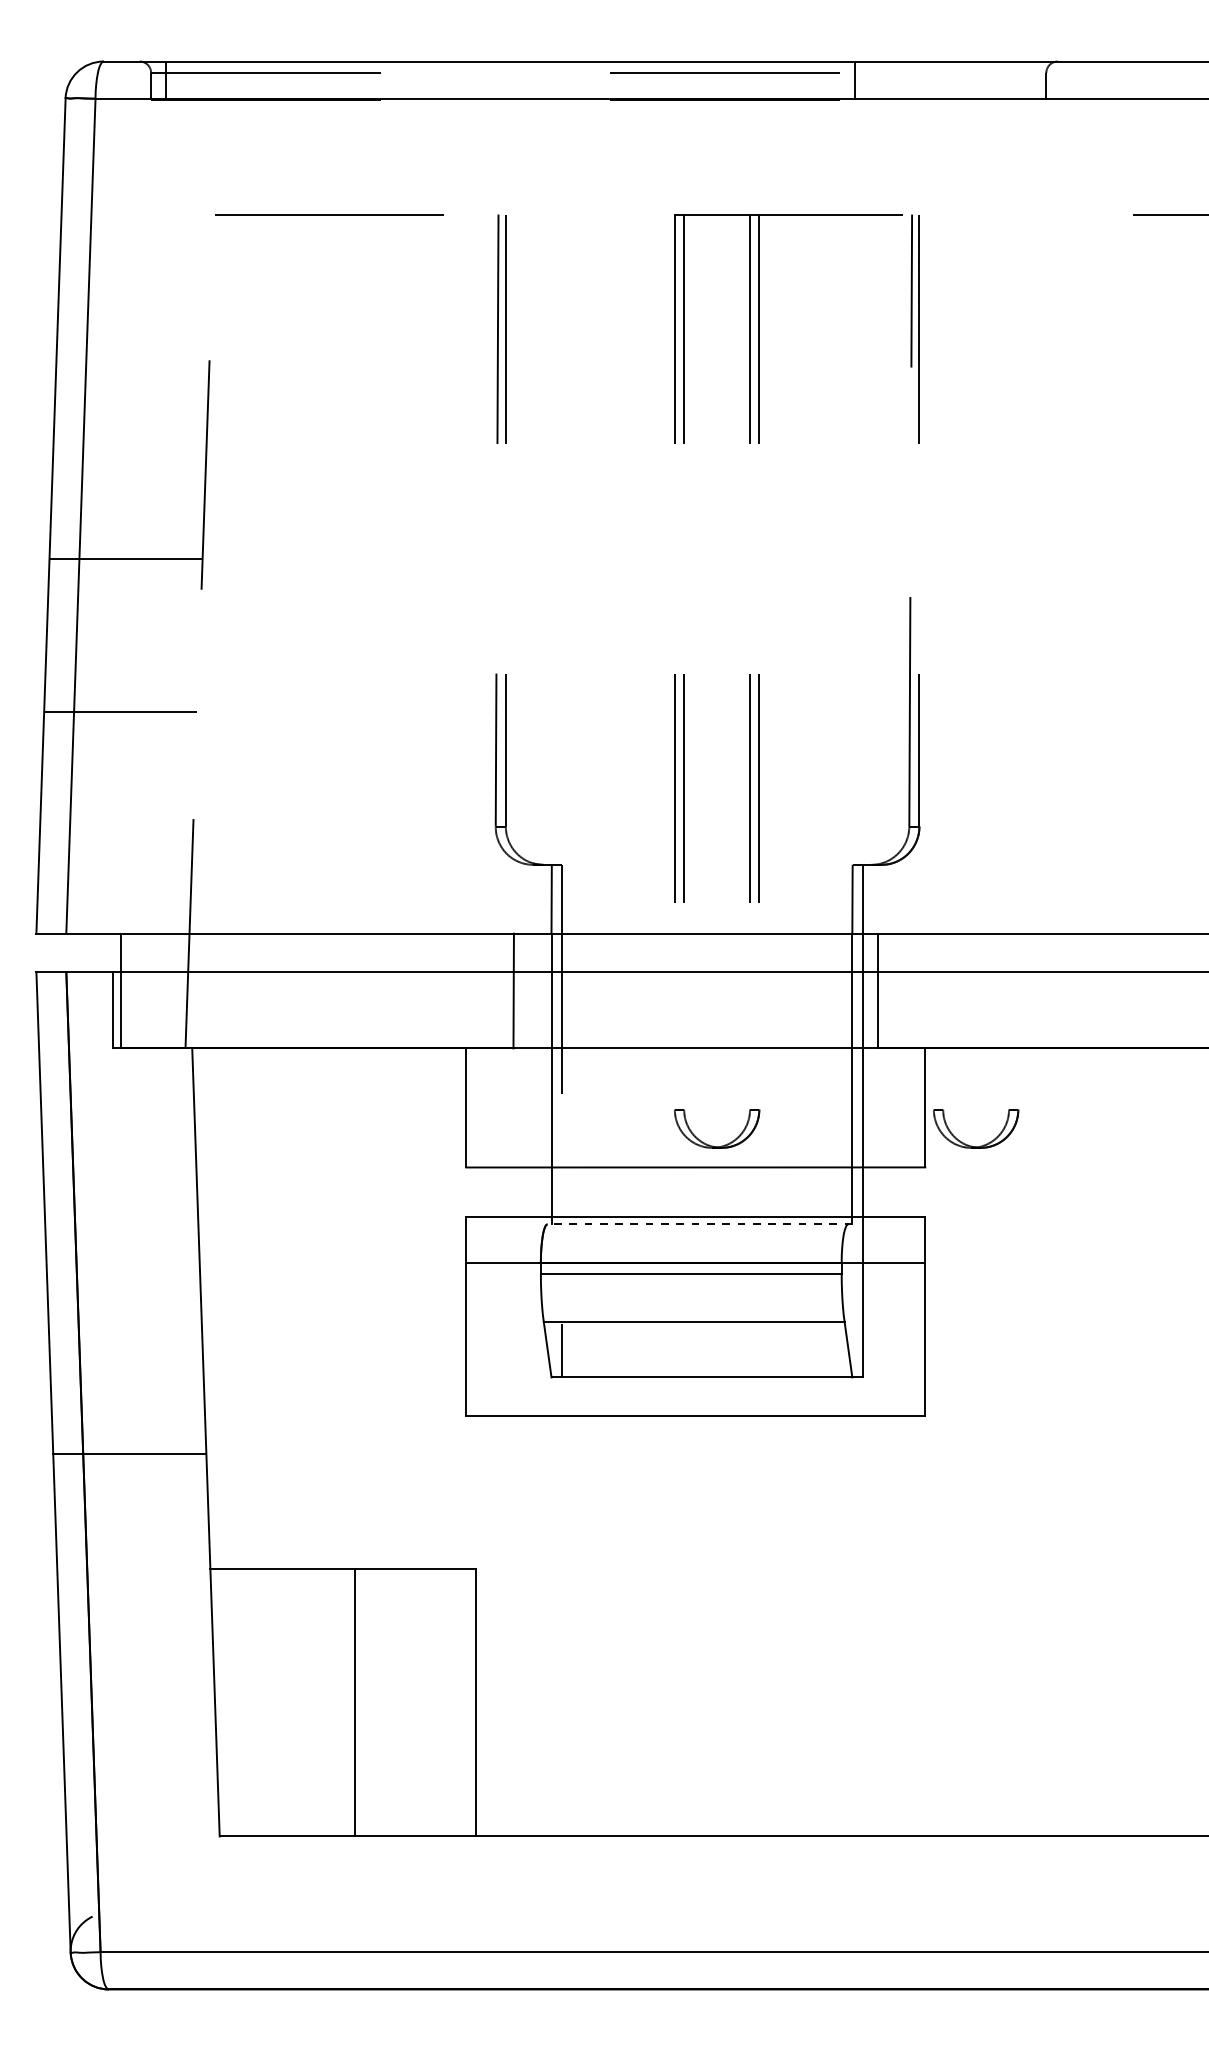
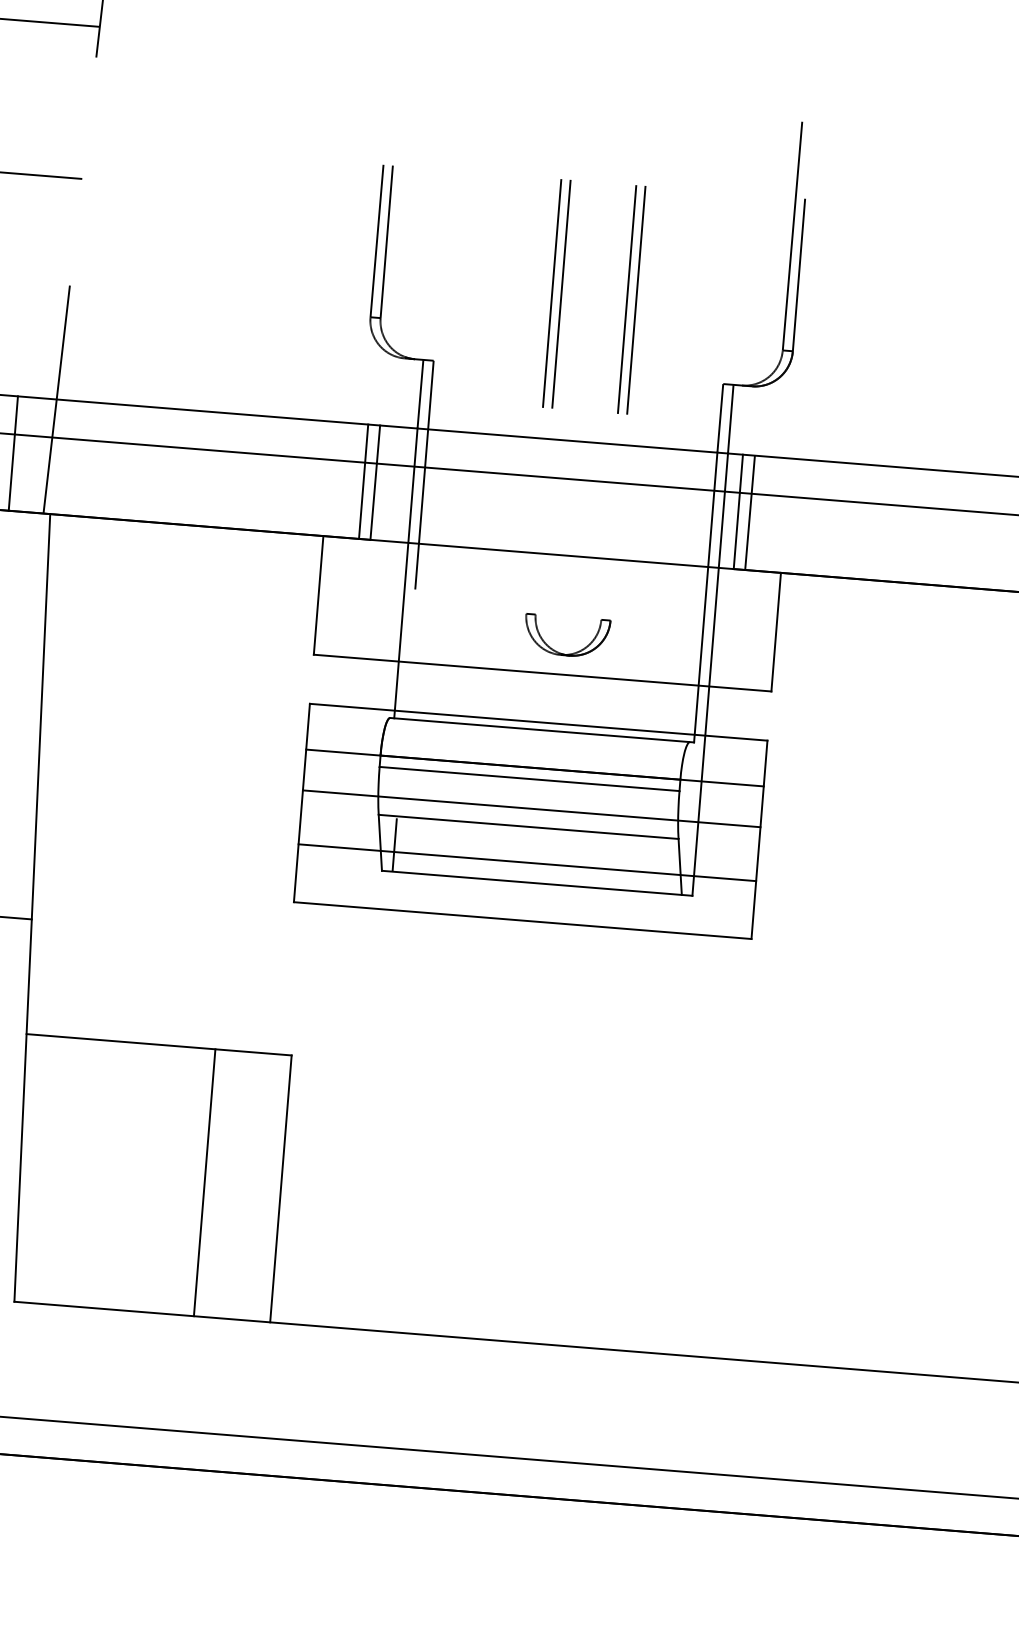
line: (150, 990) -> (13, 452), added
line: (502, 990) -> (364, 481), added
line: (889, 990) -> (749, 512), added
part: (983, 1144) -> (831, 673), removed
line: (699, 1224) -> (541, 730), dashed -> solid
line: (695, 1303) -> (531, 808), added
line: (695, 1357) -> (527, 862), added
line: (354, 1702) -> (204, 1182), moved

